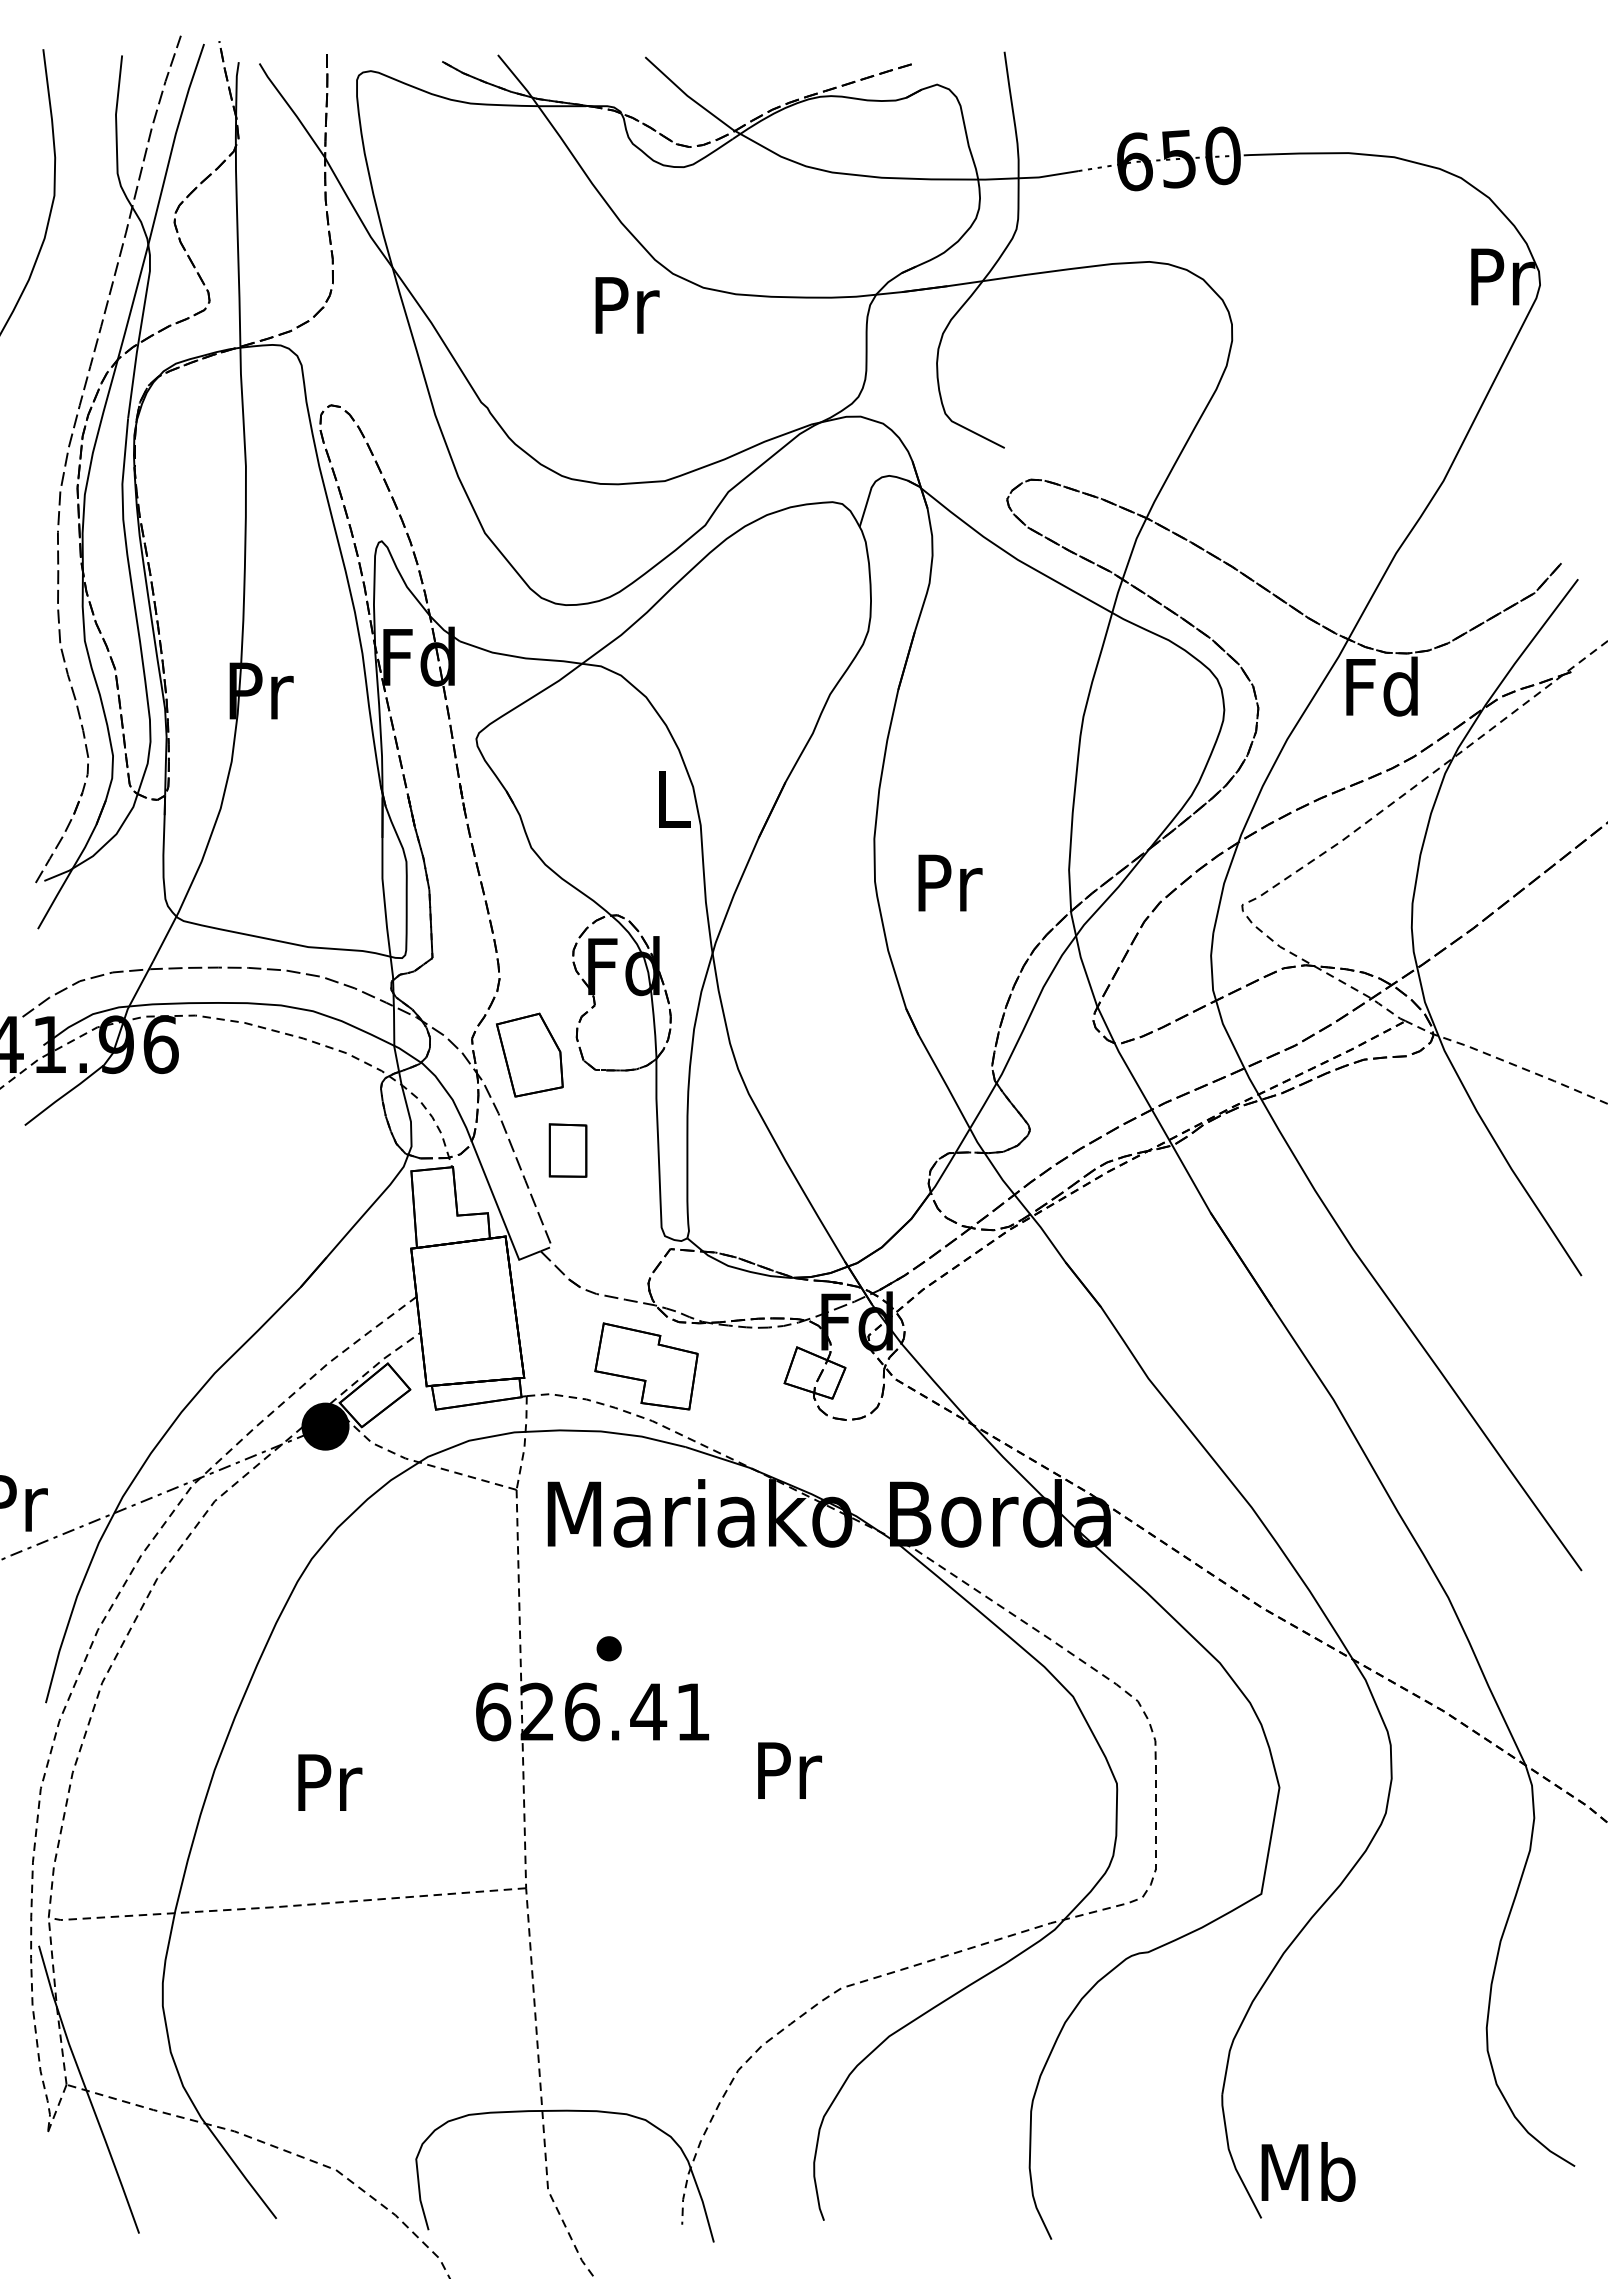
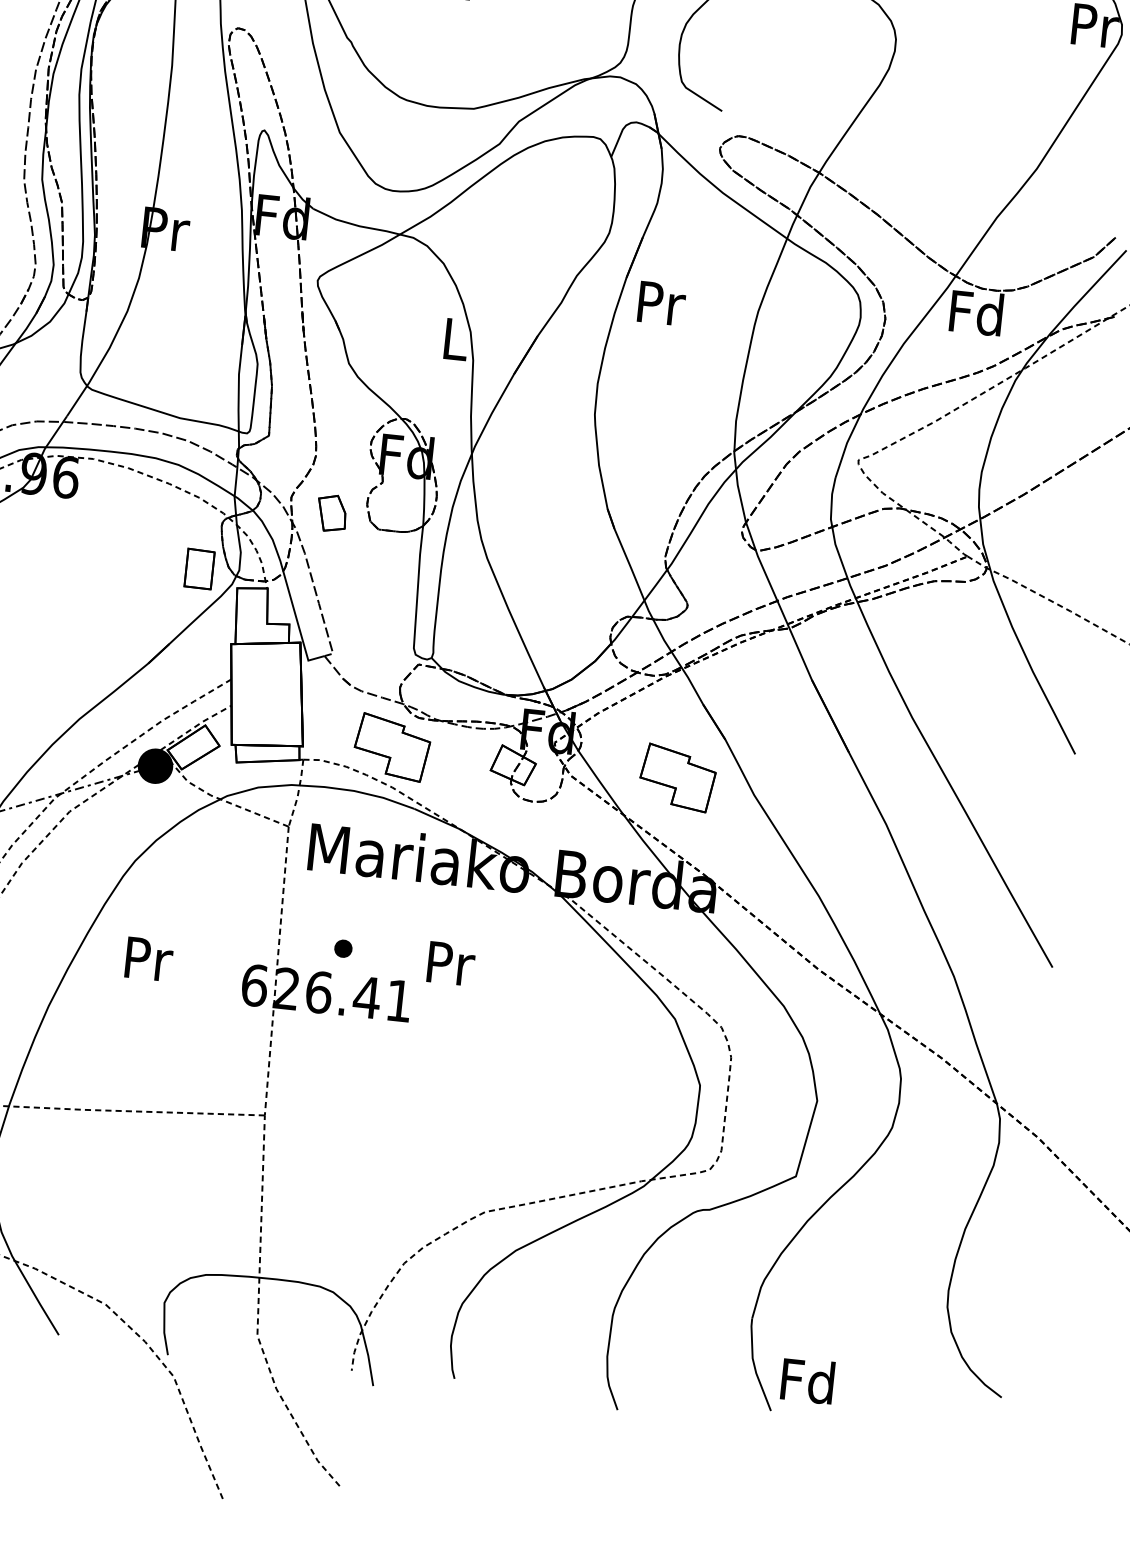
text: (950, 882) -> (661, 303), moved
part: (529, 1054) -> (331, 512), size x0.6
part: (567, 1150) -> (199, 568), moved
part: (1041, 1366) -> (677, 778), added
text: (789, 1770) -> (450, 963), moved
text: (330, 1782) -> (149, 959), moved
text: (1308, 2171) -> (808, 1380), Mb -> Fd

